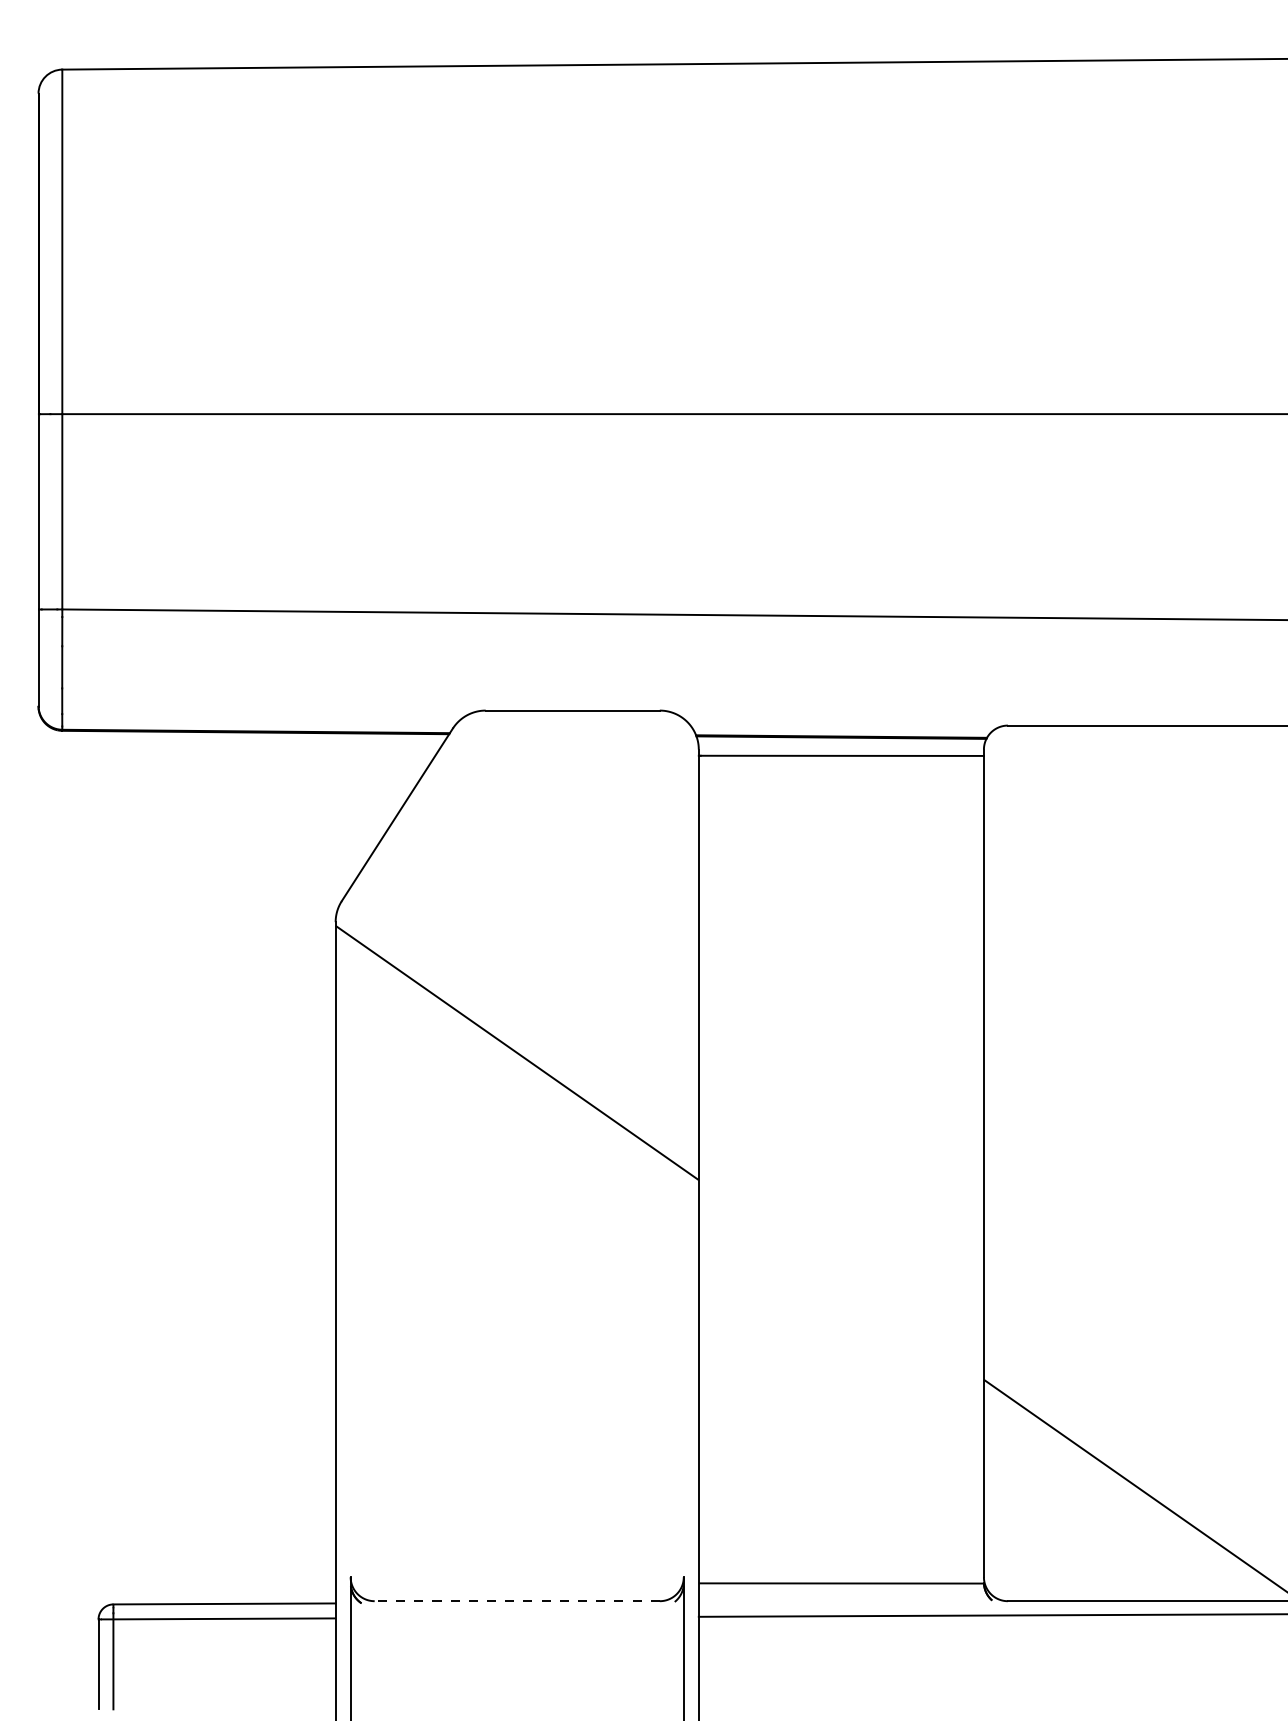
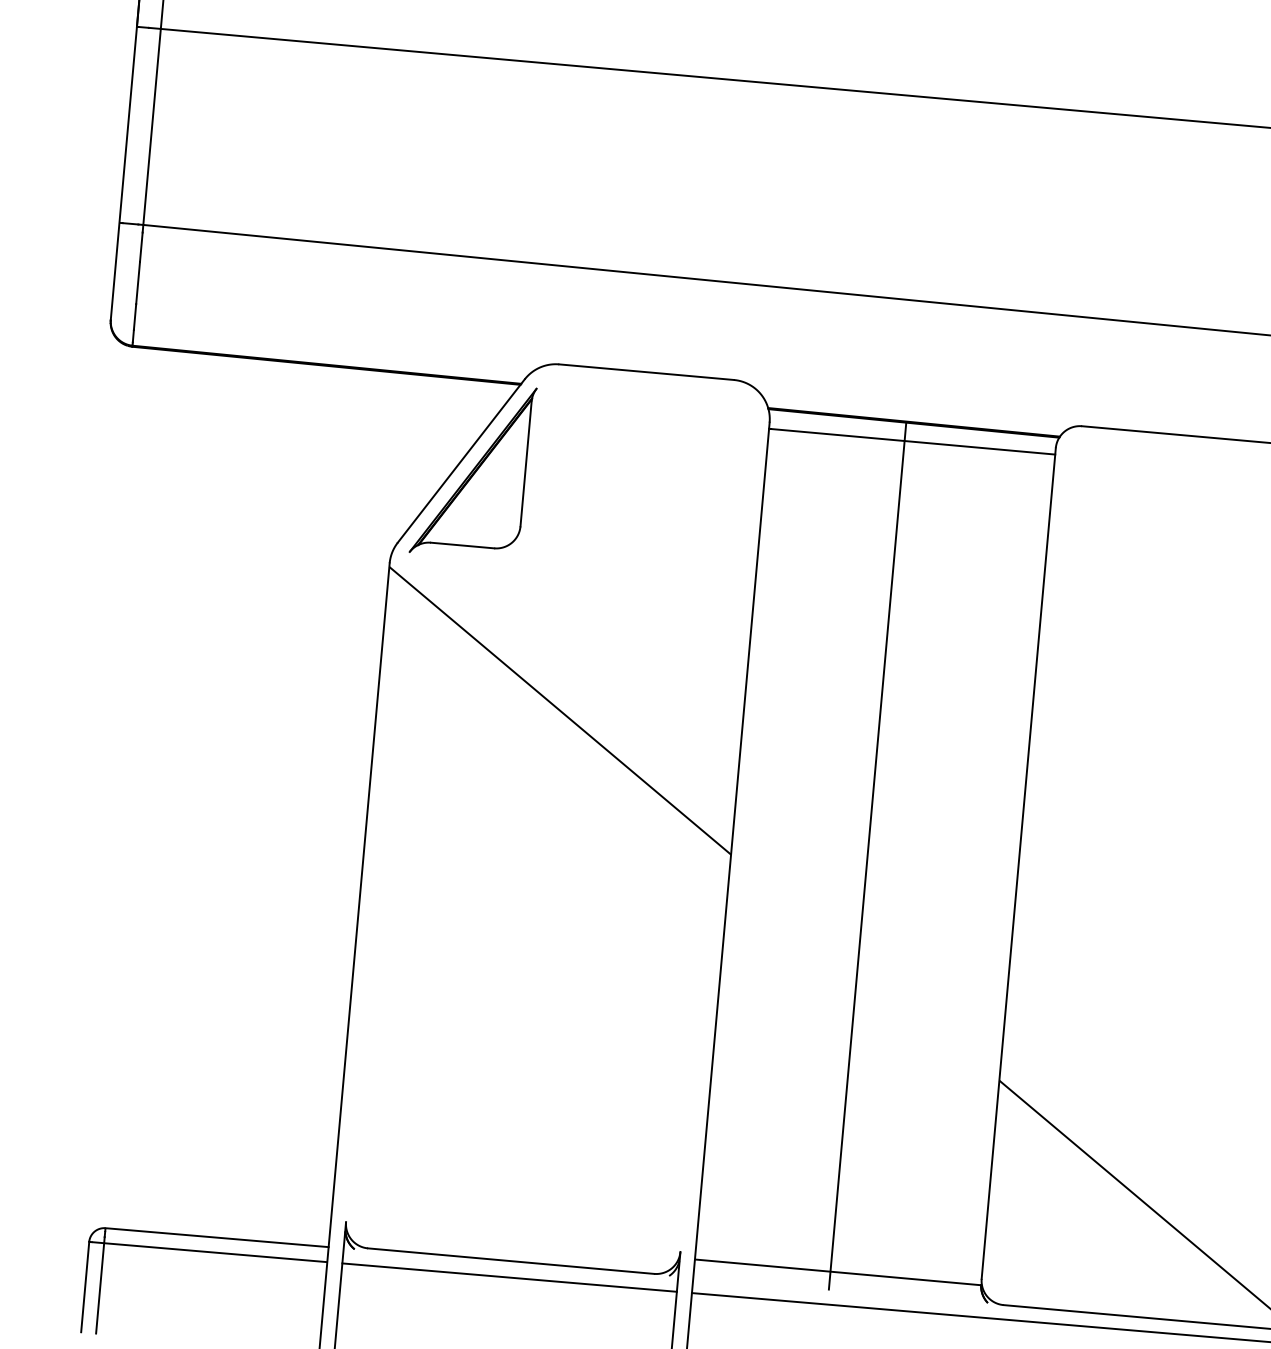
part: (409, 822) -> (472, 469), added
line: (833, 1169) -> (867, 856), added
line: (517, 1601) -> (511, 1261), dashed -> solid
line: (516, 1617) -> (508, 1277), added

